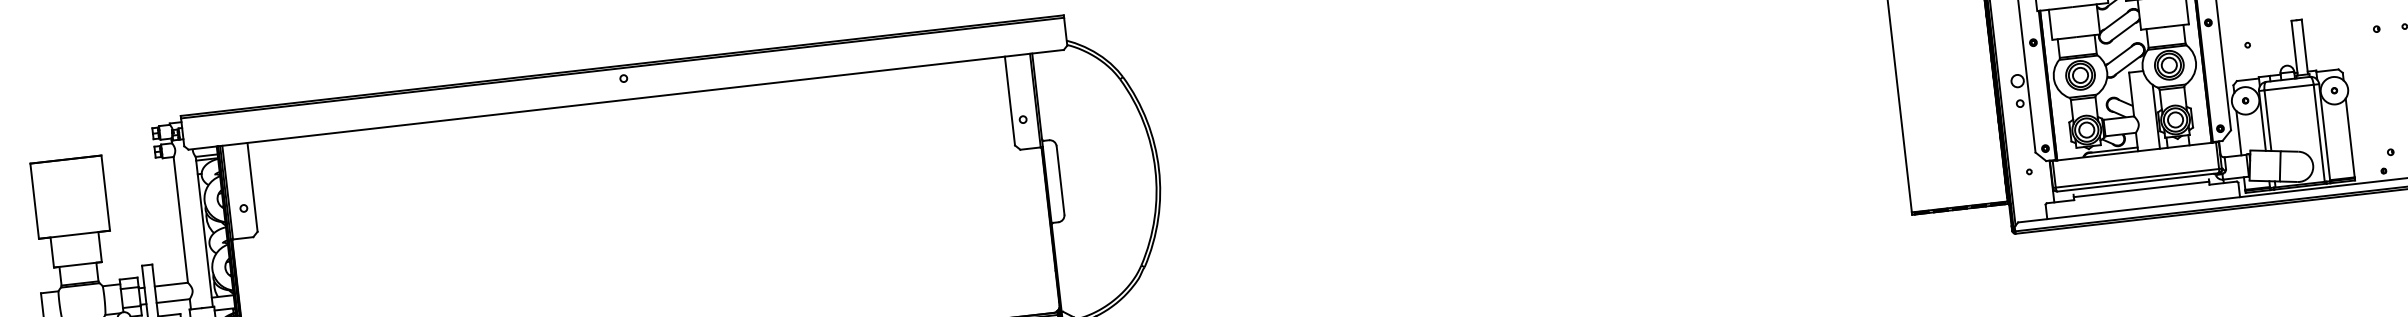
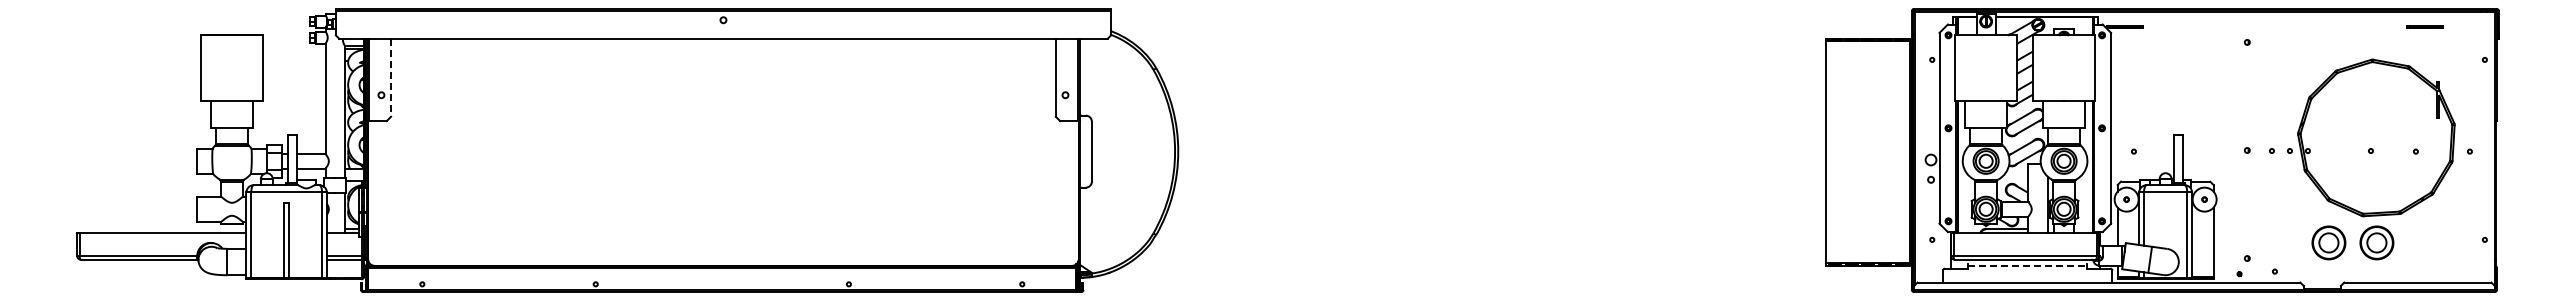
line: (253, 186) -> (391, 77), solid -> dashed
line: (2142, 189) -> (2028, 266), solid -> dashed

